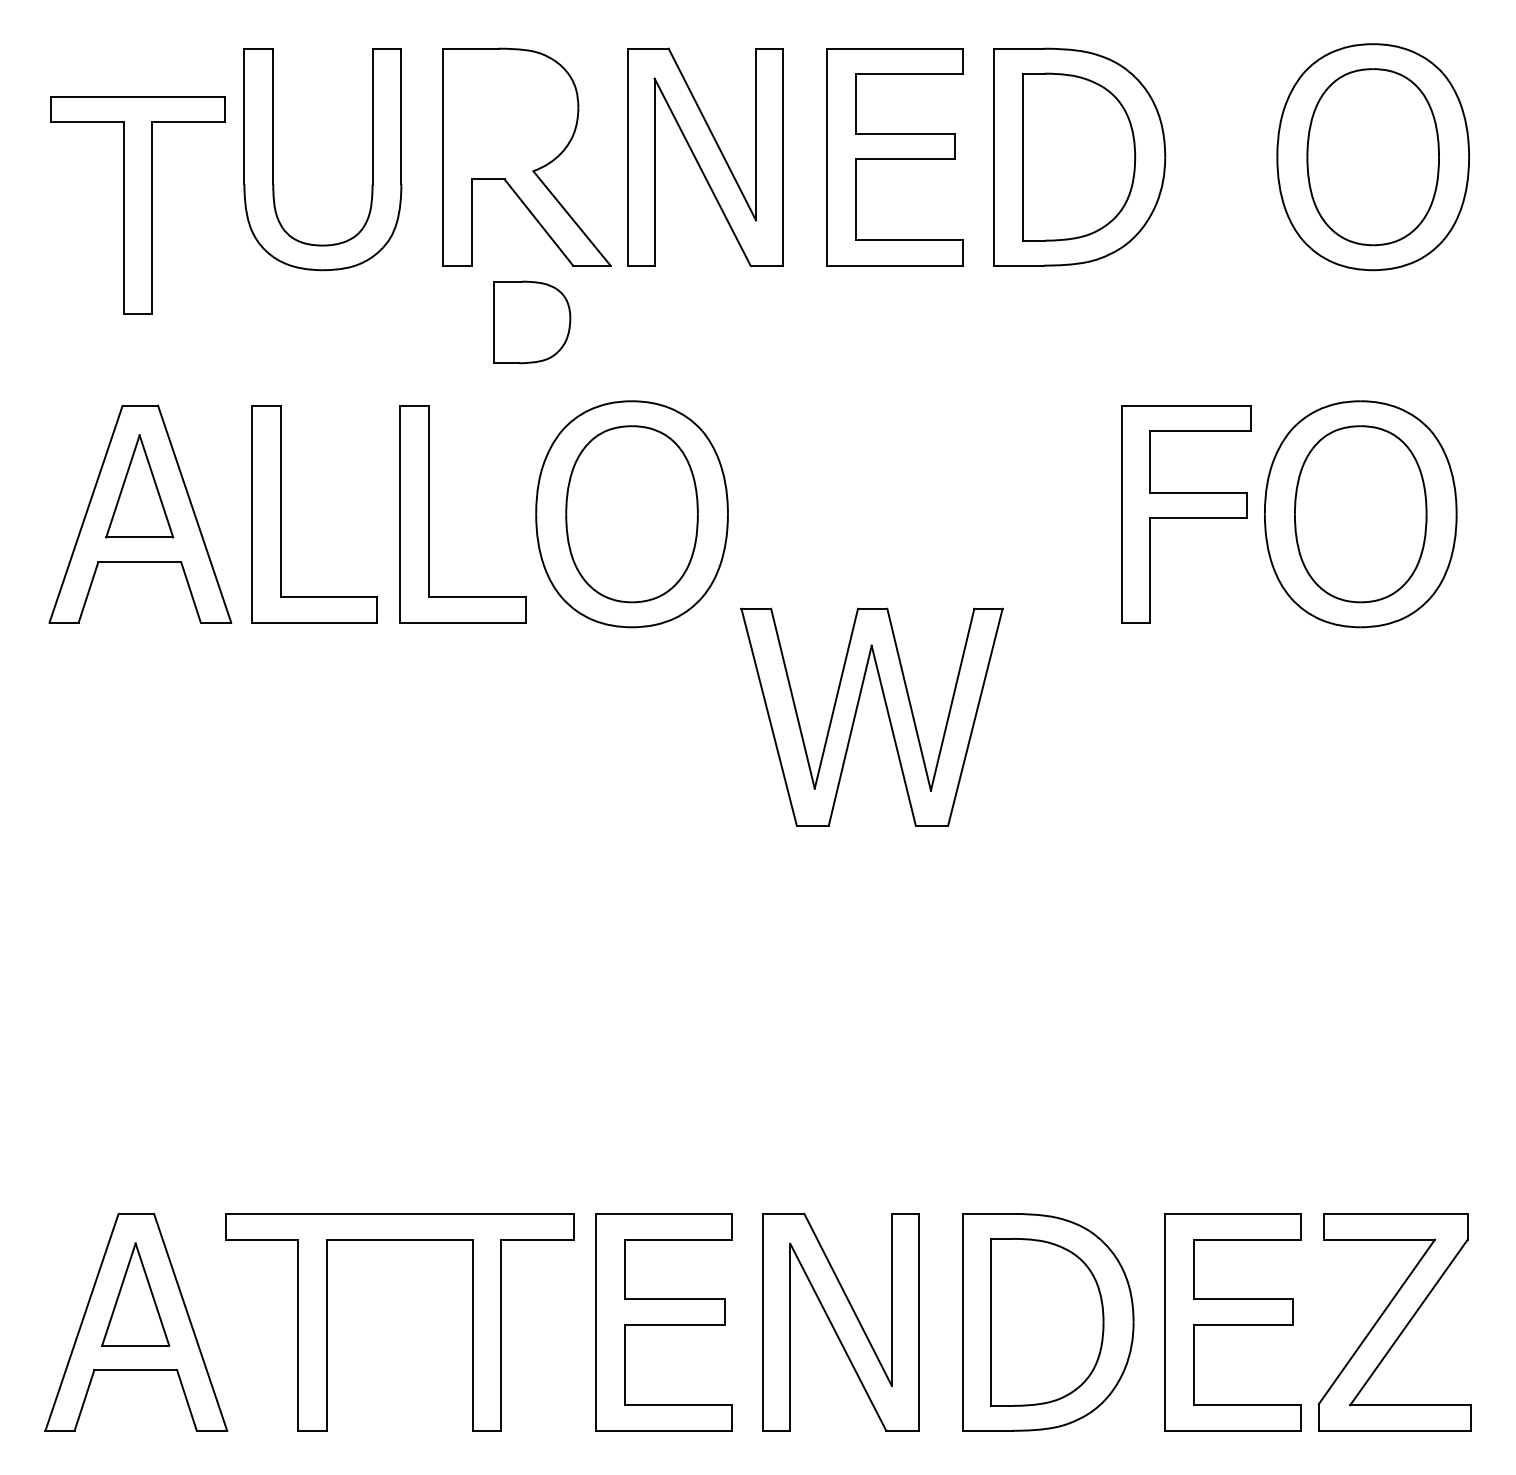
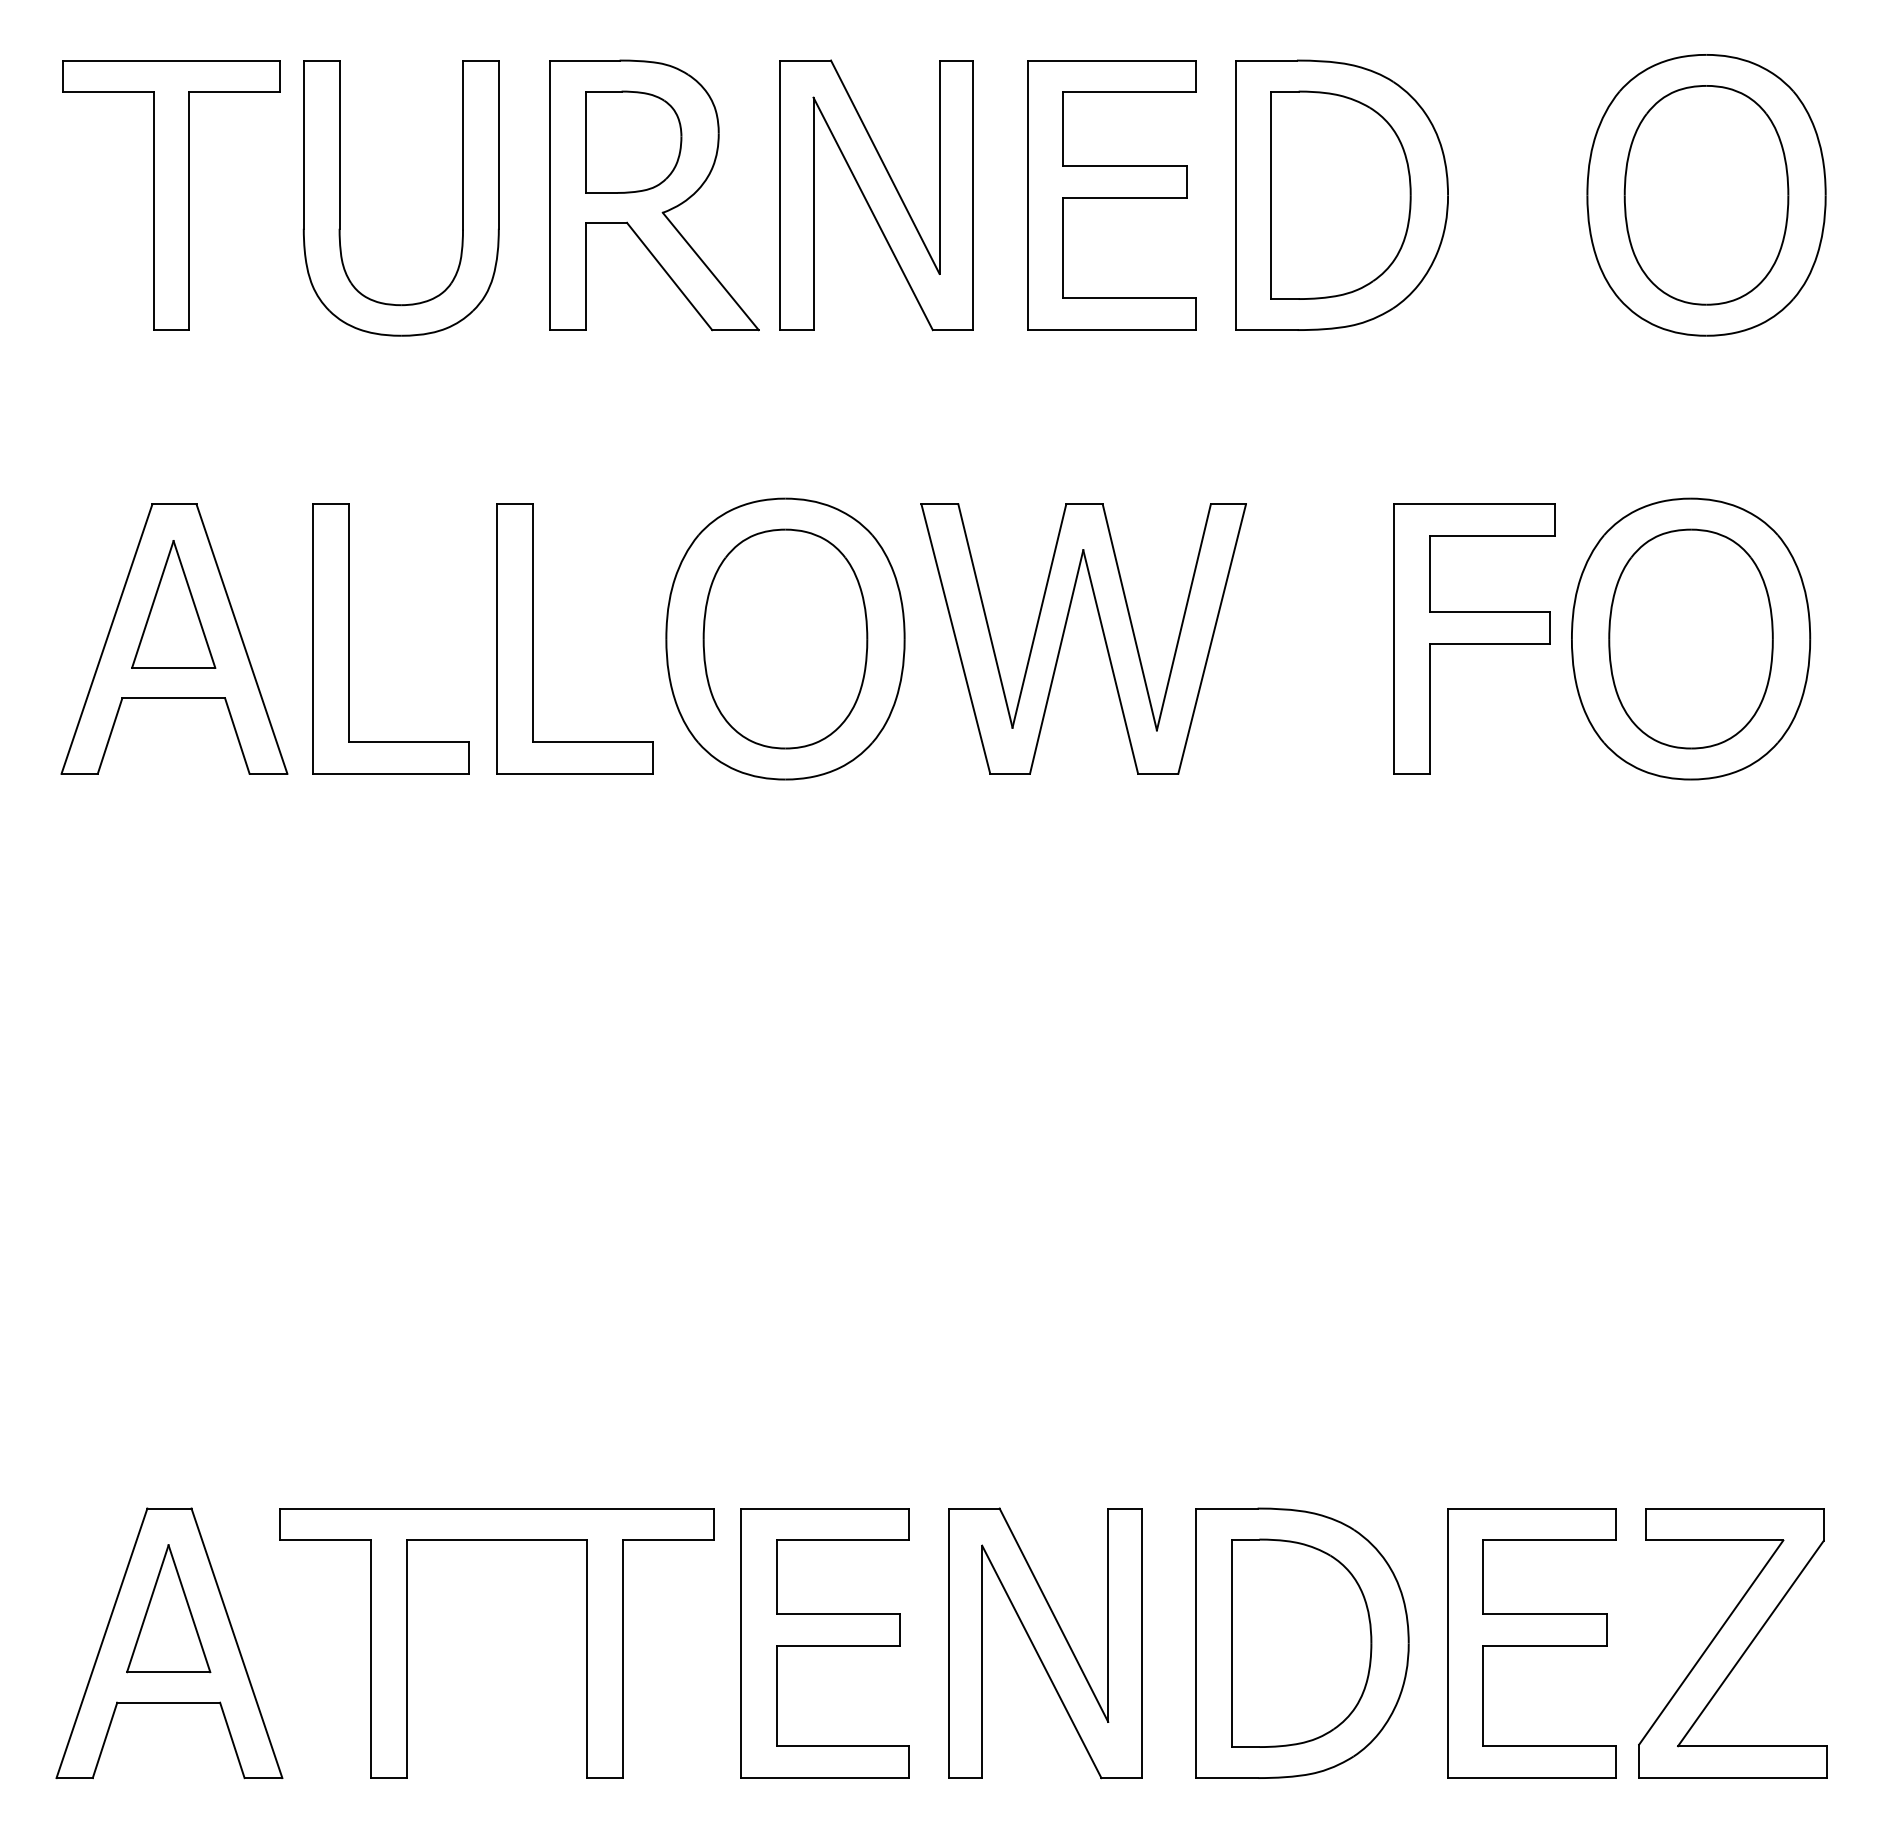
part: (137, 205) -> (170, 195), moved
part: (532, 322) -> (634, 142), moved
part: (856, 714) -> (1064, 635), moved

